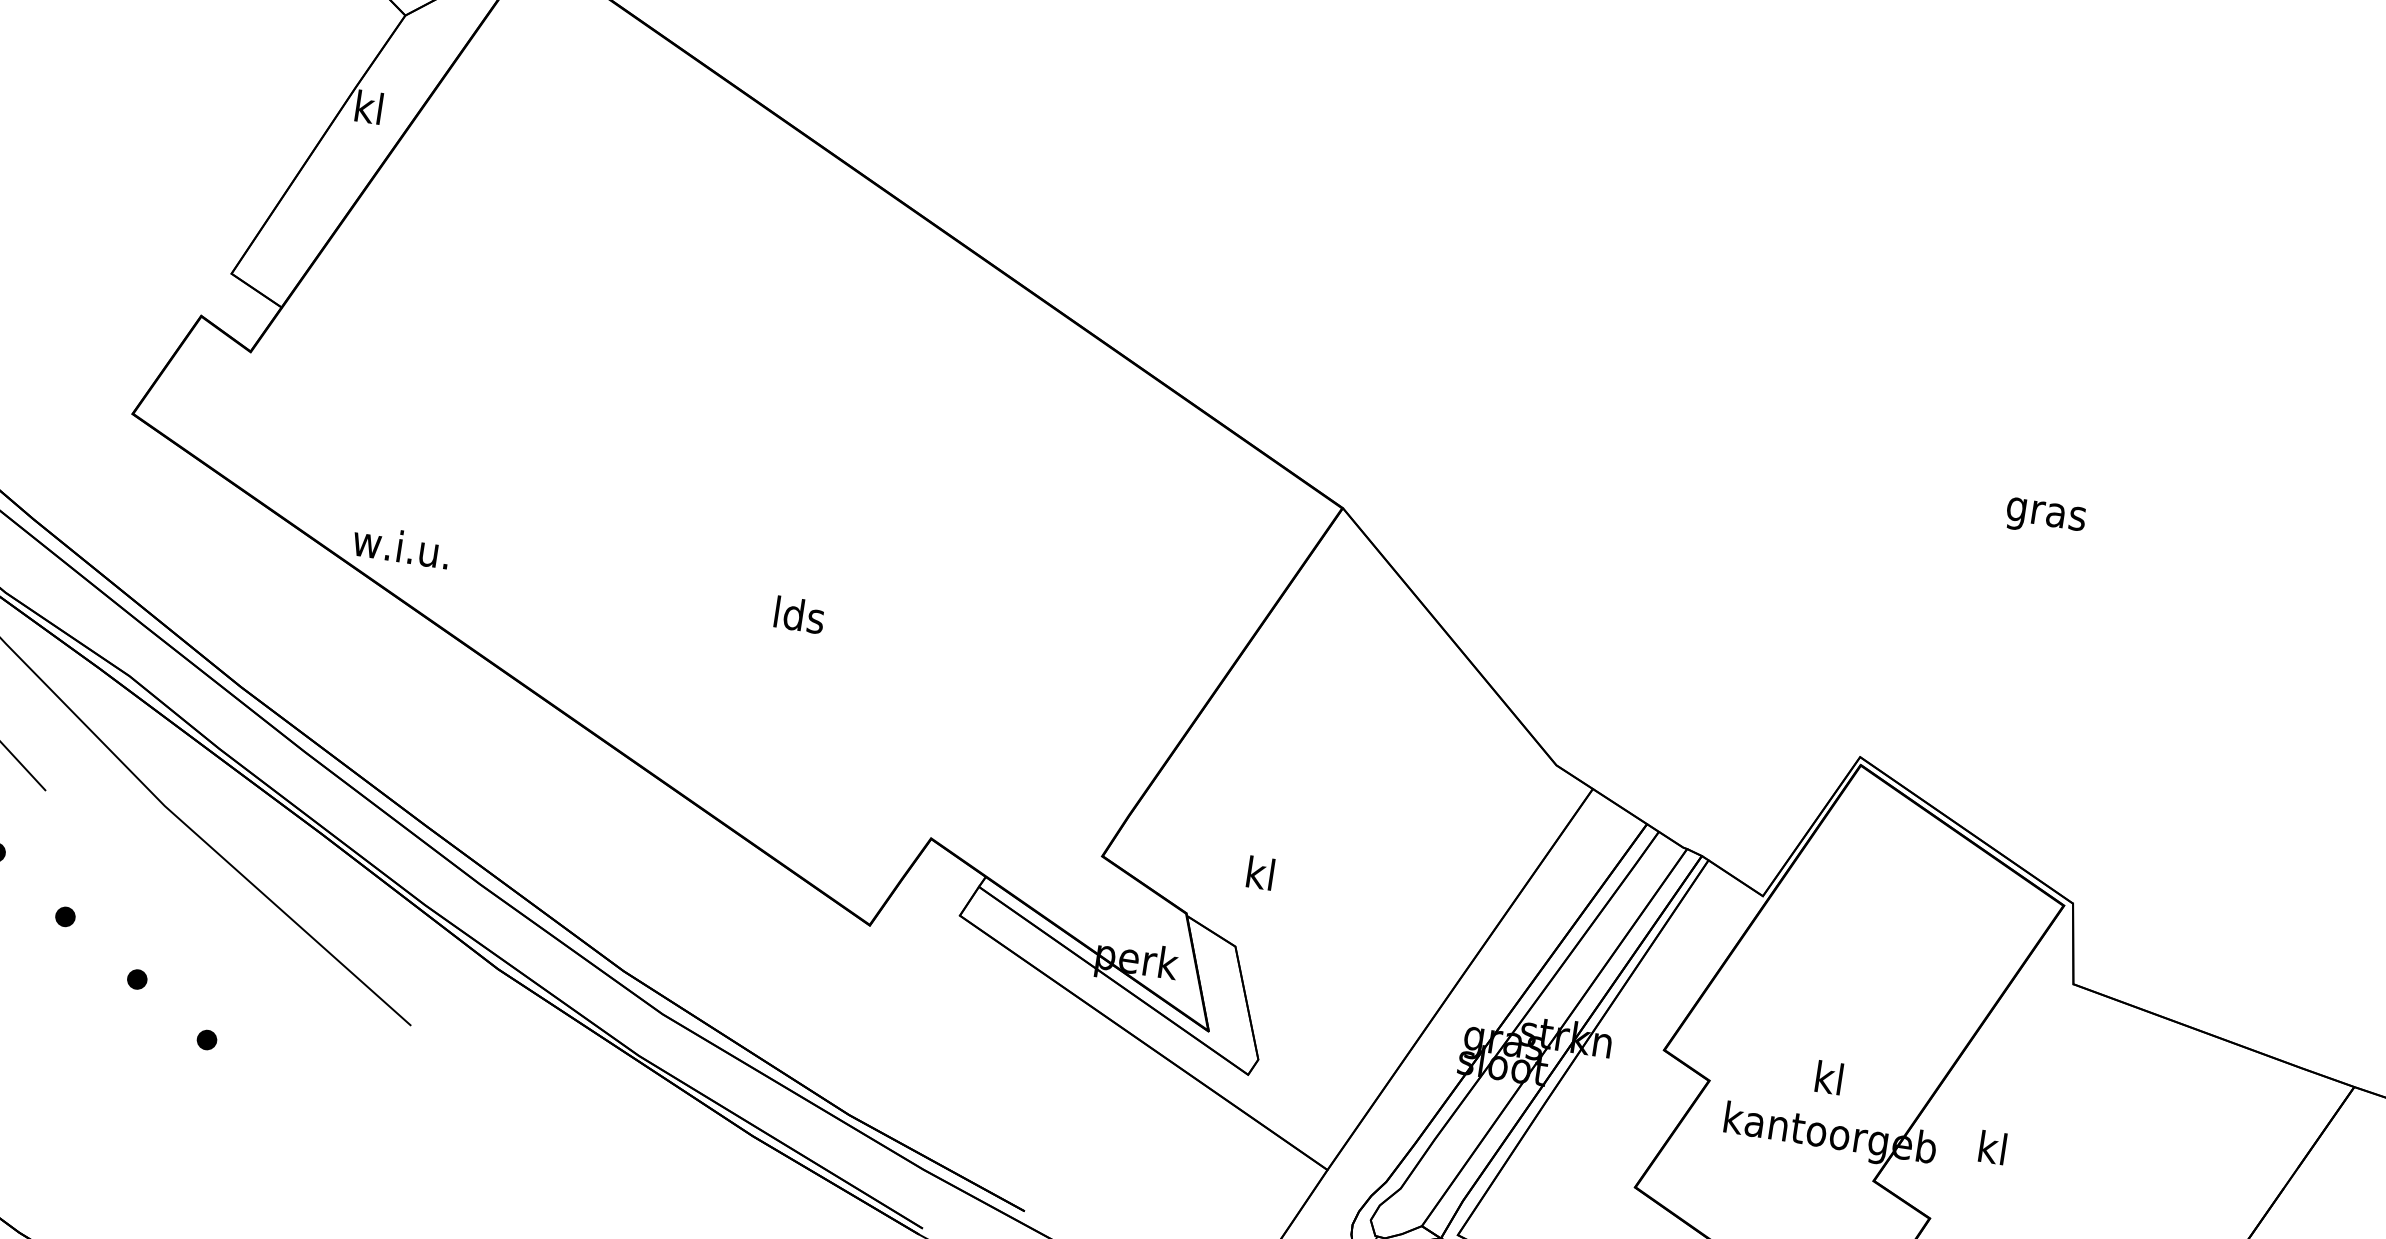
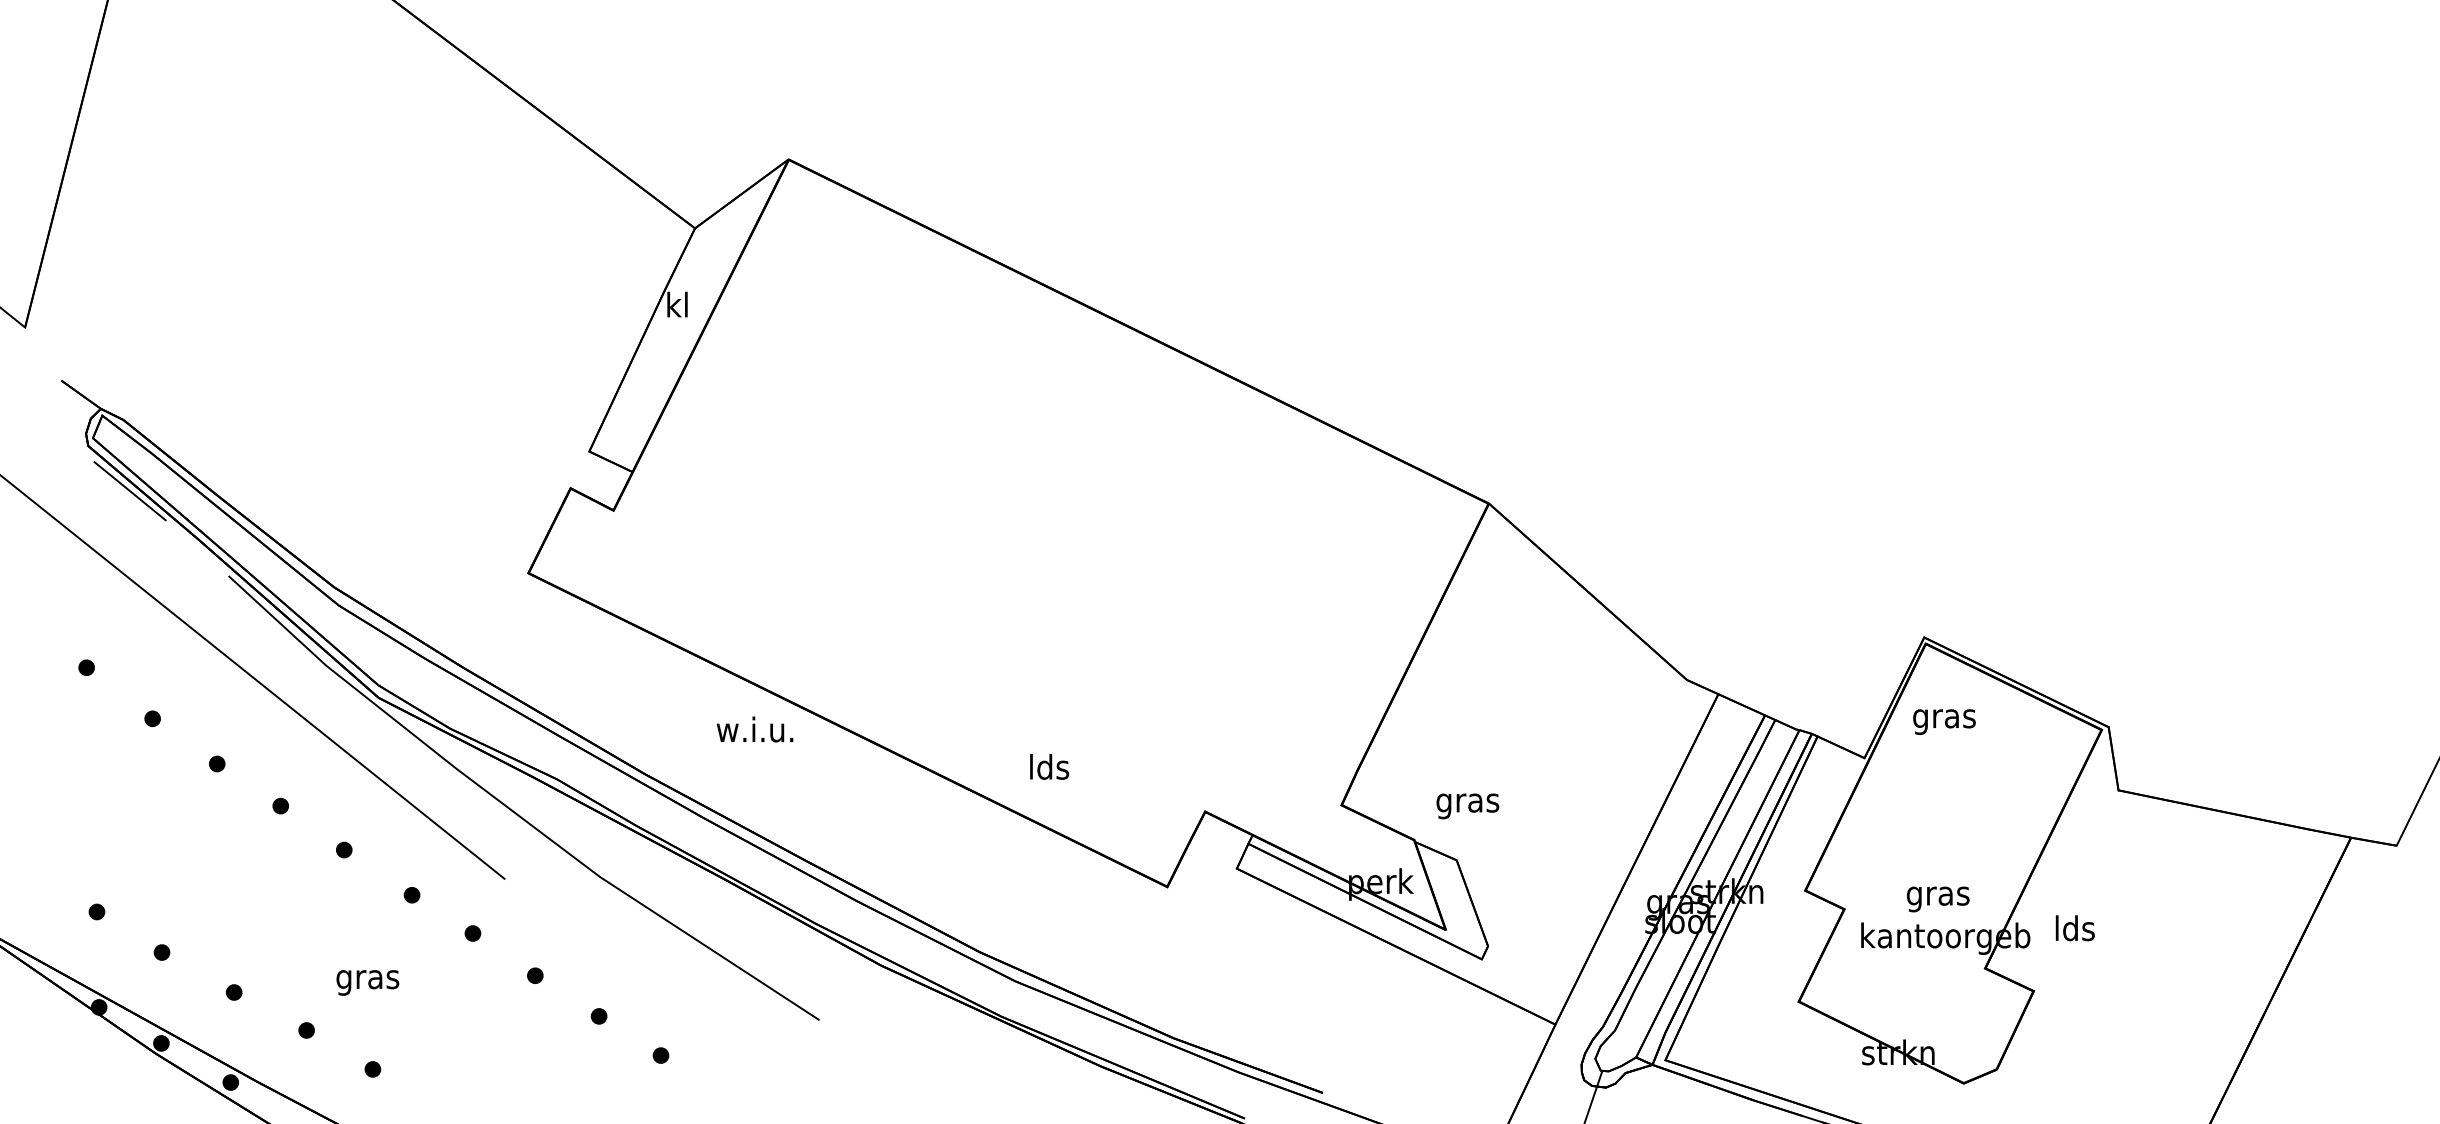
text: (2045, 517) -> (1944, 721), moved
text: (400, 546) -> (754, 729), moved
text: (799, 614) -> (1049, 766), moved
text: (1259, 876) -> (1467, 802), kl -> gras
text: (1827, 1081) -> (1937, 895), kl -> gras
text: (1992, 1148) -> (2074, 928), kl -> lds

